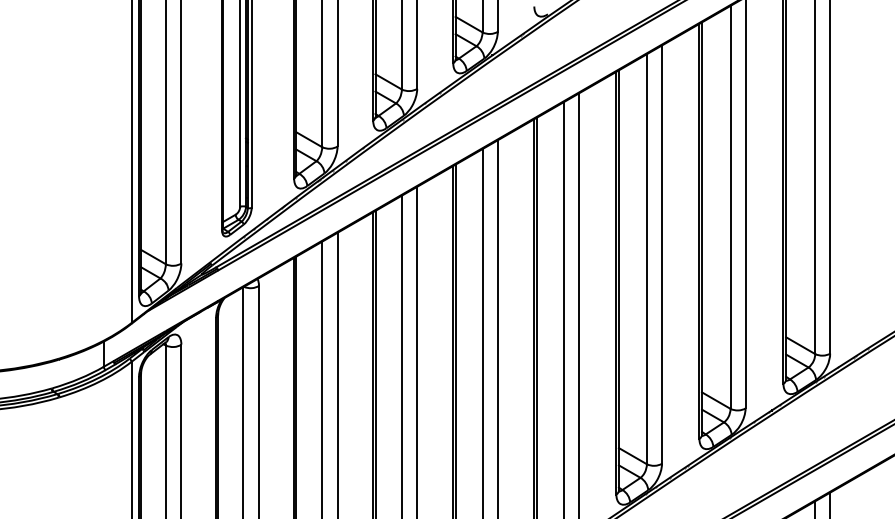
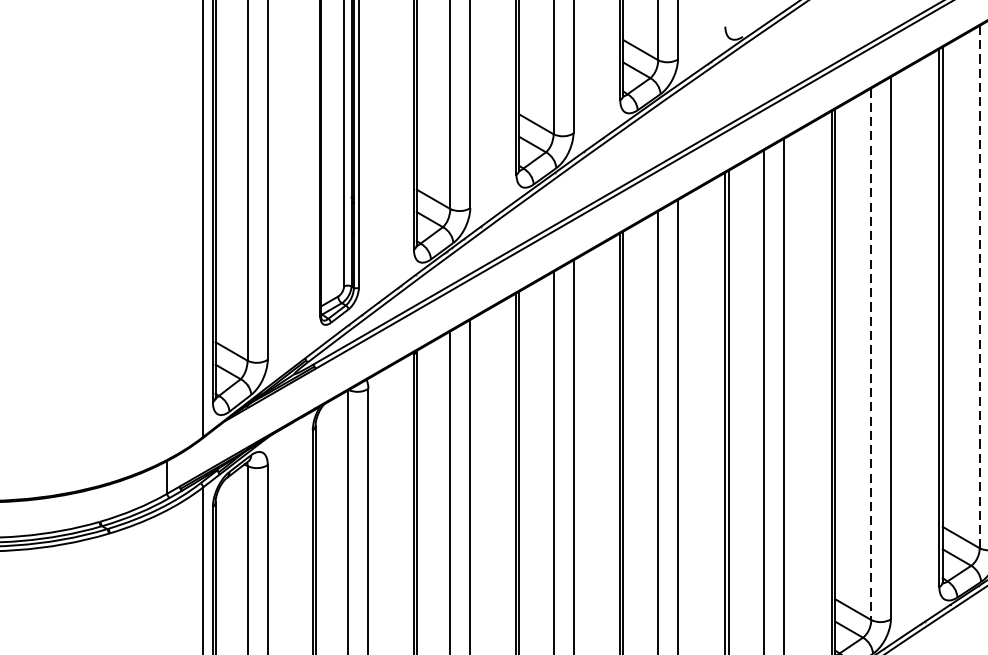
line: (730, 207) -> (979, 287), solid -> dashed
line: (646, 259) -> (870, 354), solid -> dashed

